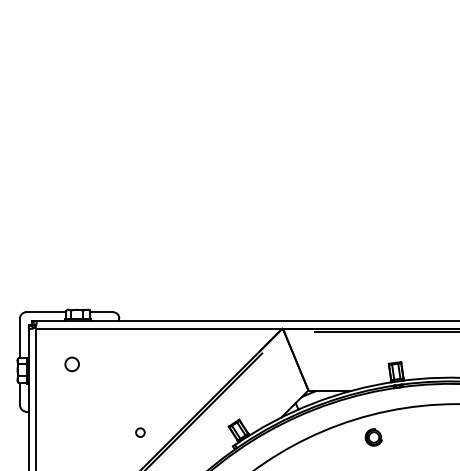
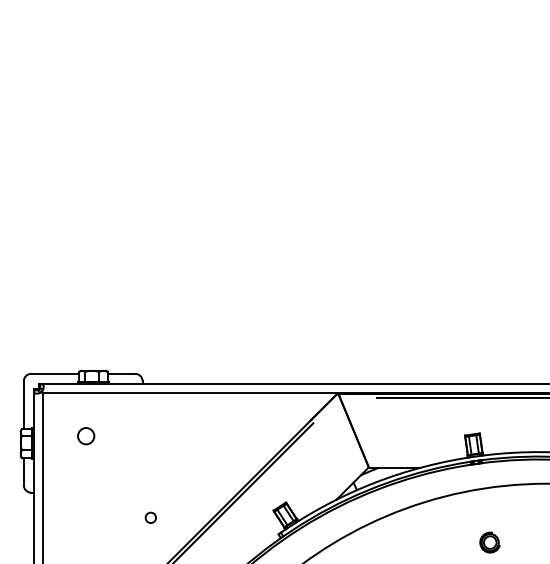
circle: (140, 432) -> (150, 517), moved
part: (373, 437) -> (489, 542), moved

